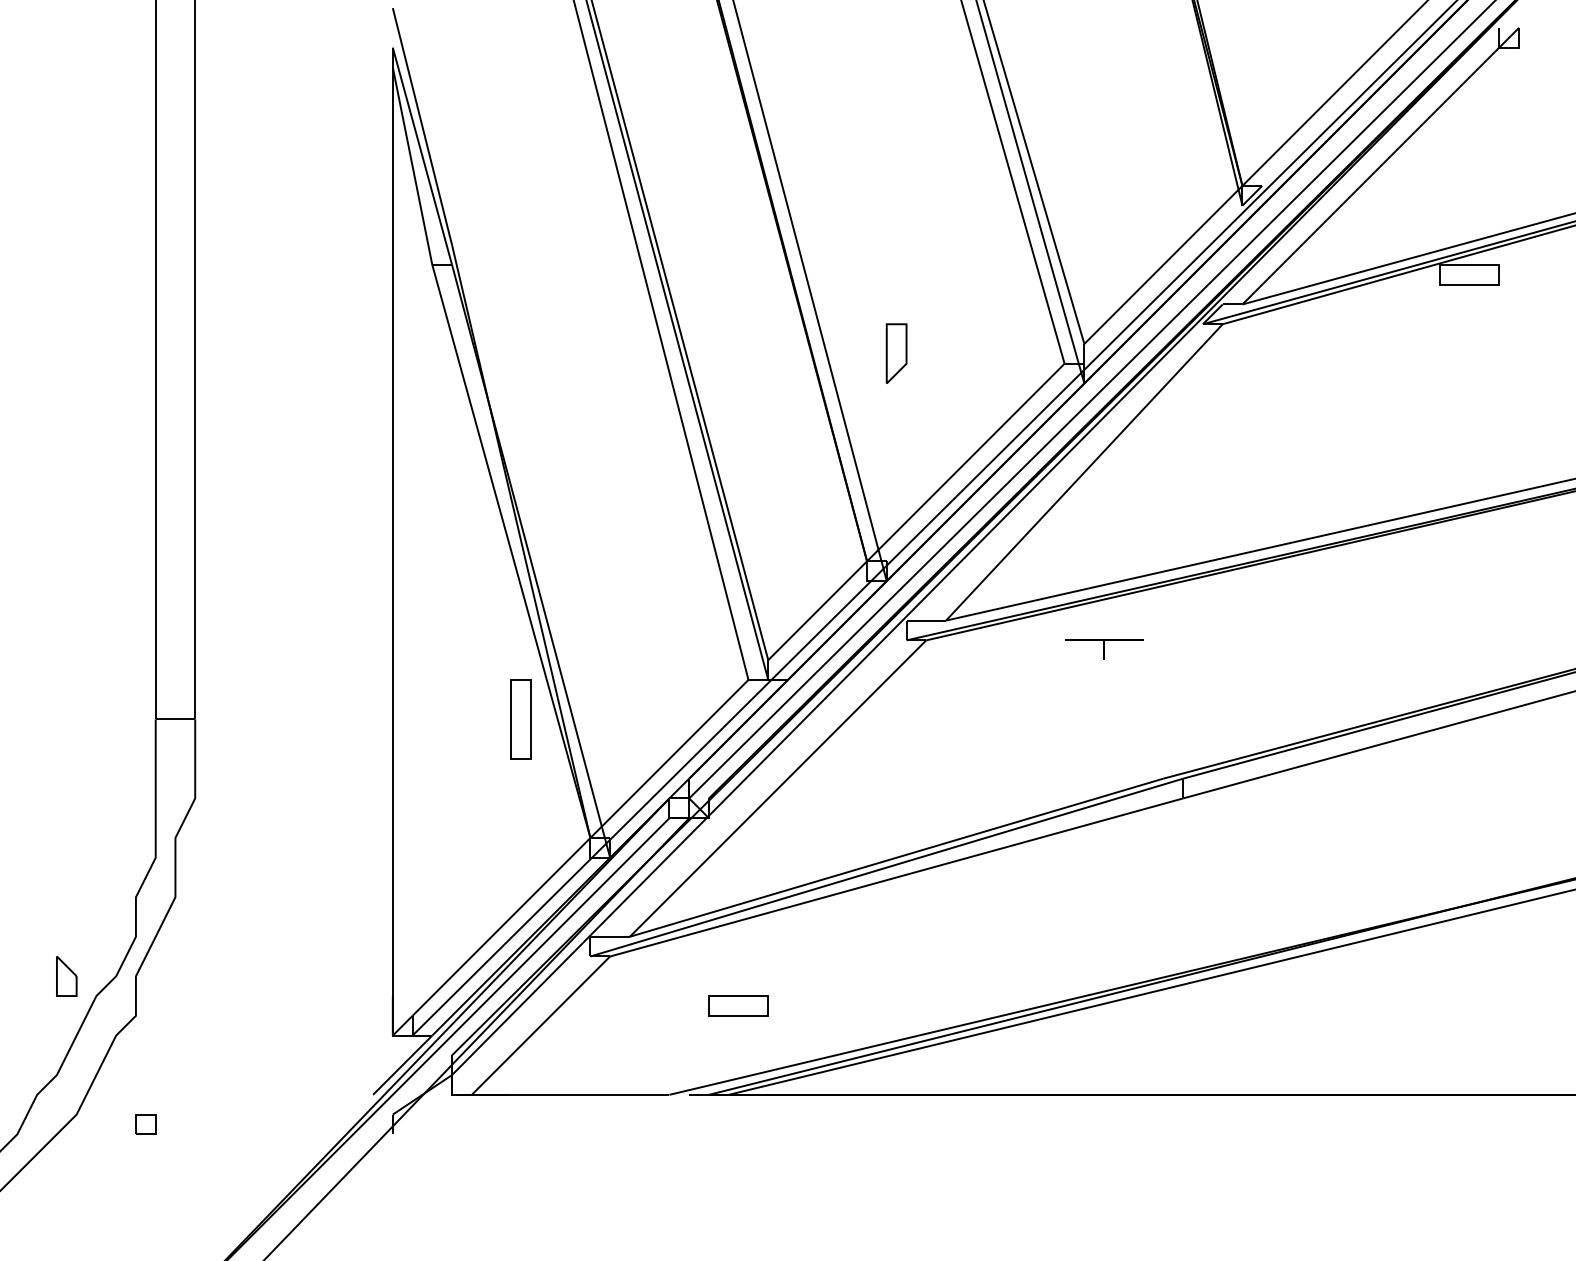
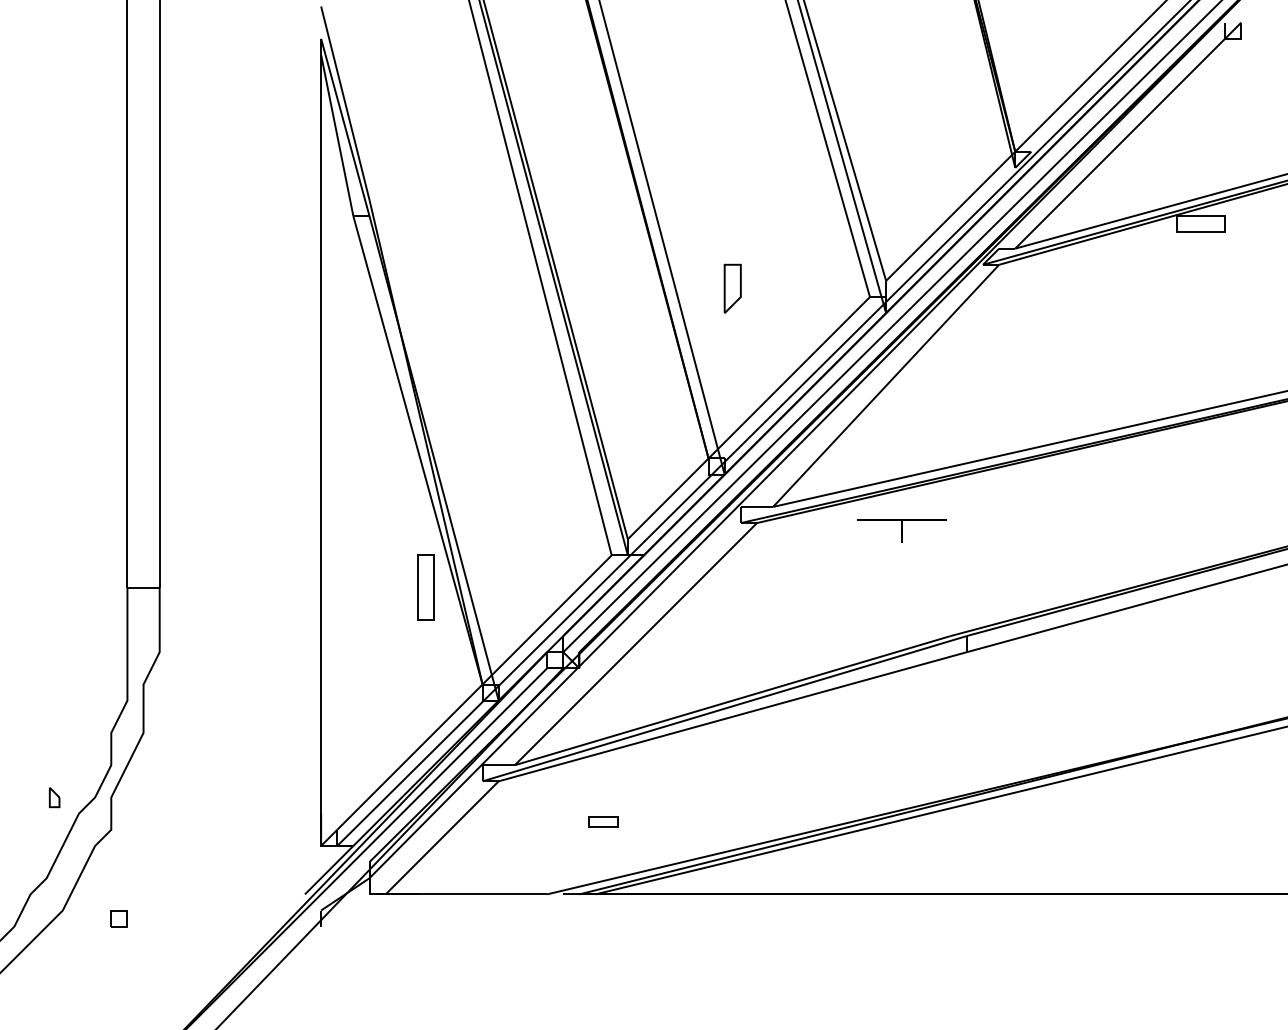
part: (1104, 649) -> (902, 530), size x1.4
part: (66, 976) -> (54, 797), size x0.6
part: (738, 1005) -> (603, 821), size x0.6

